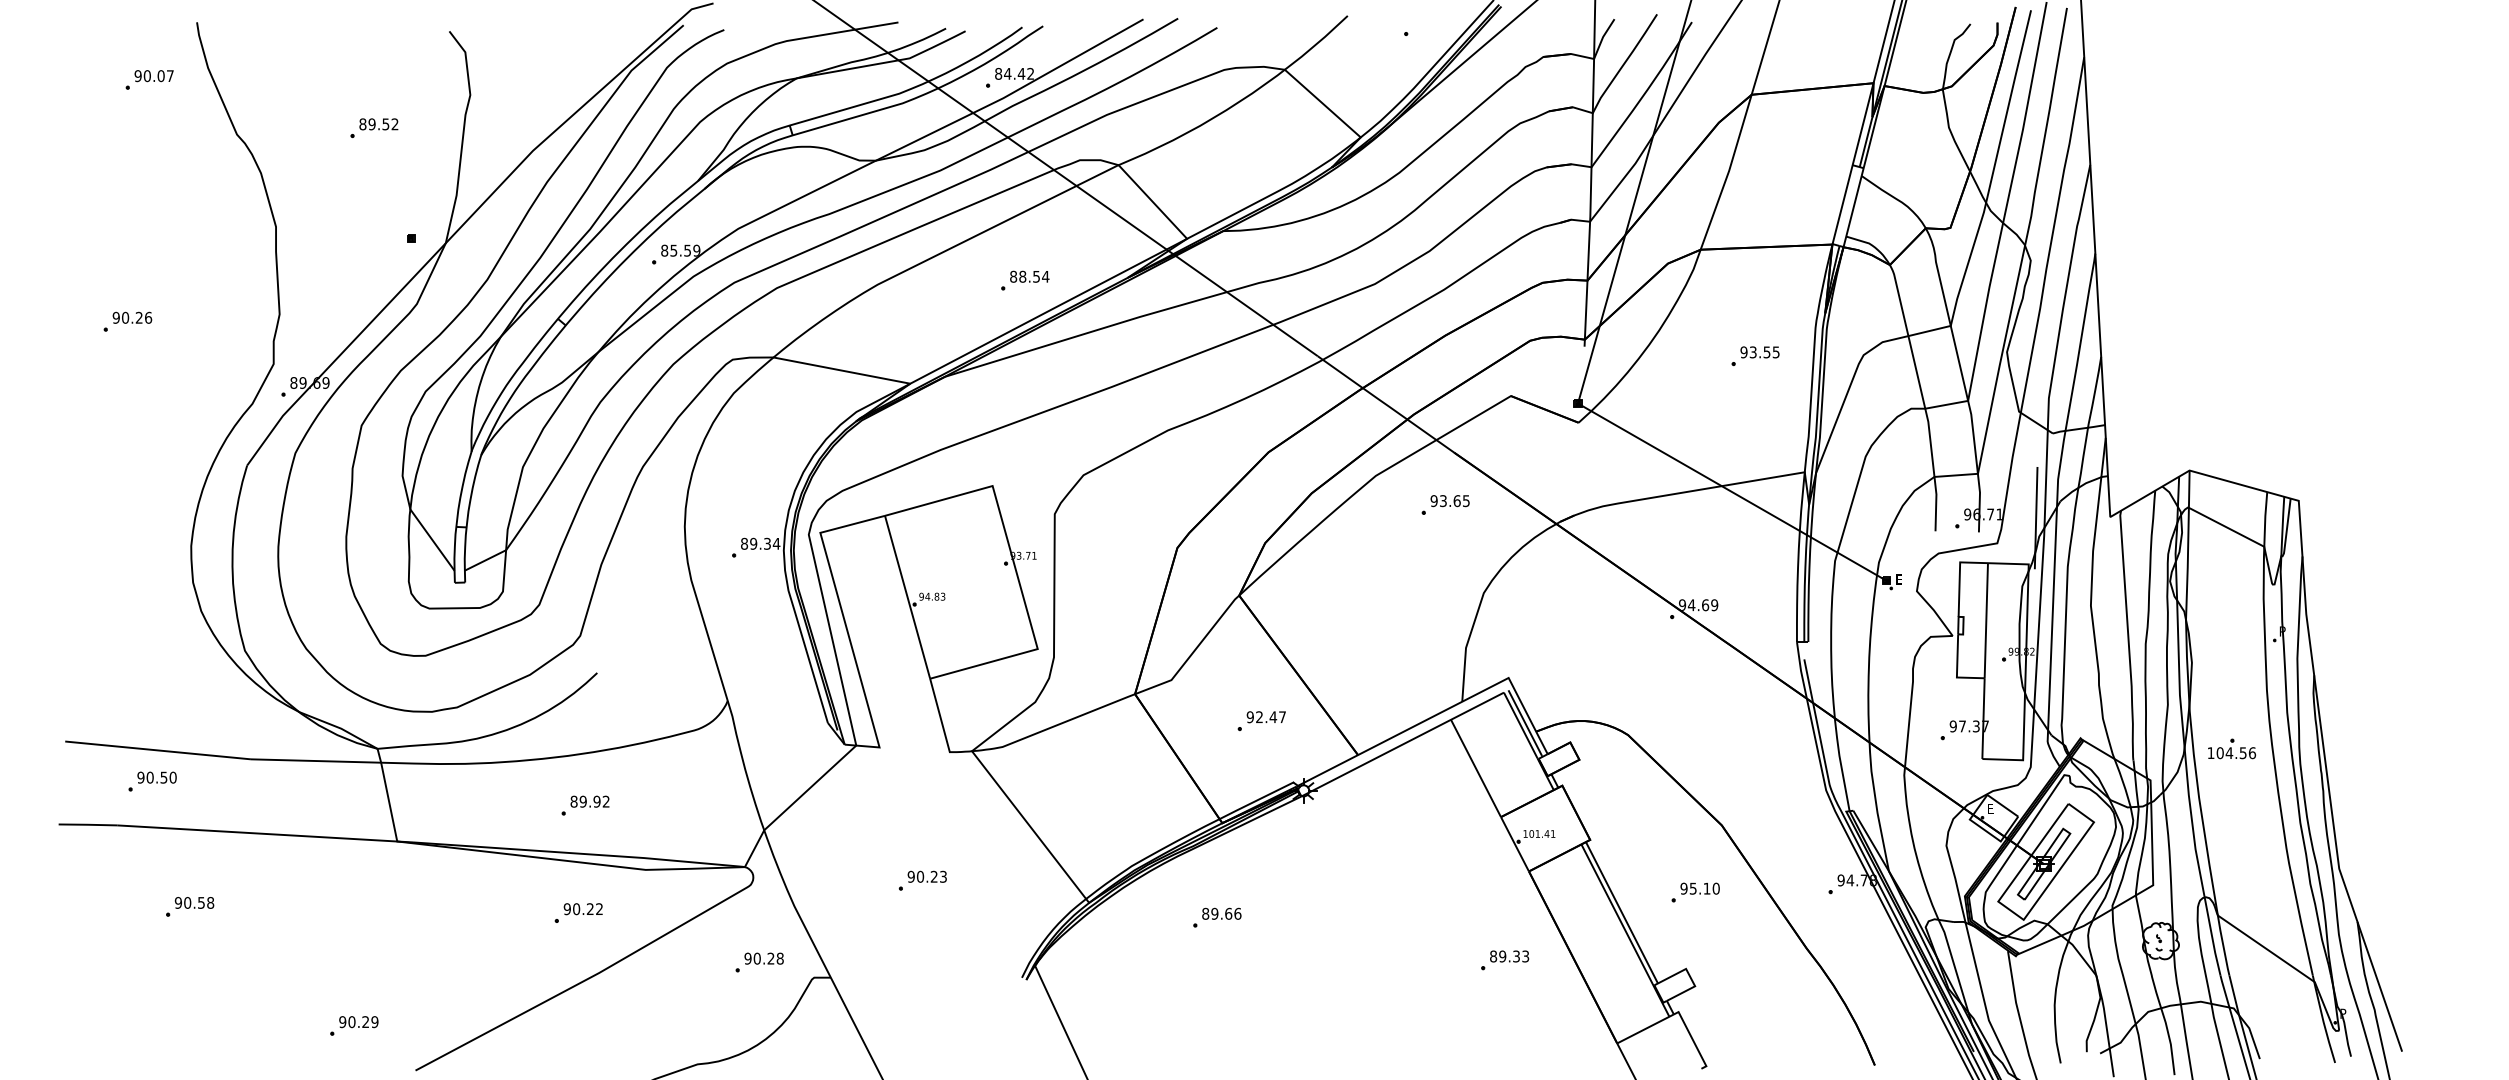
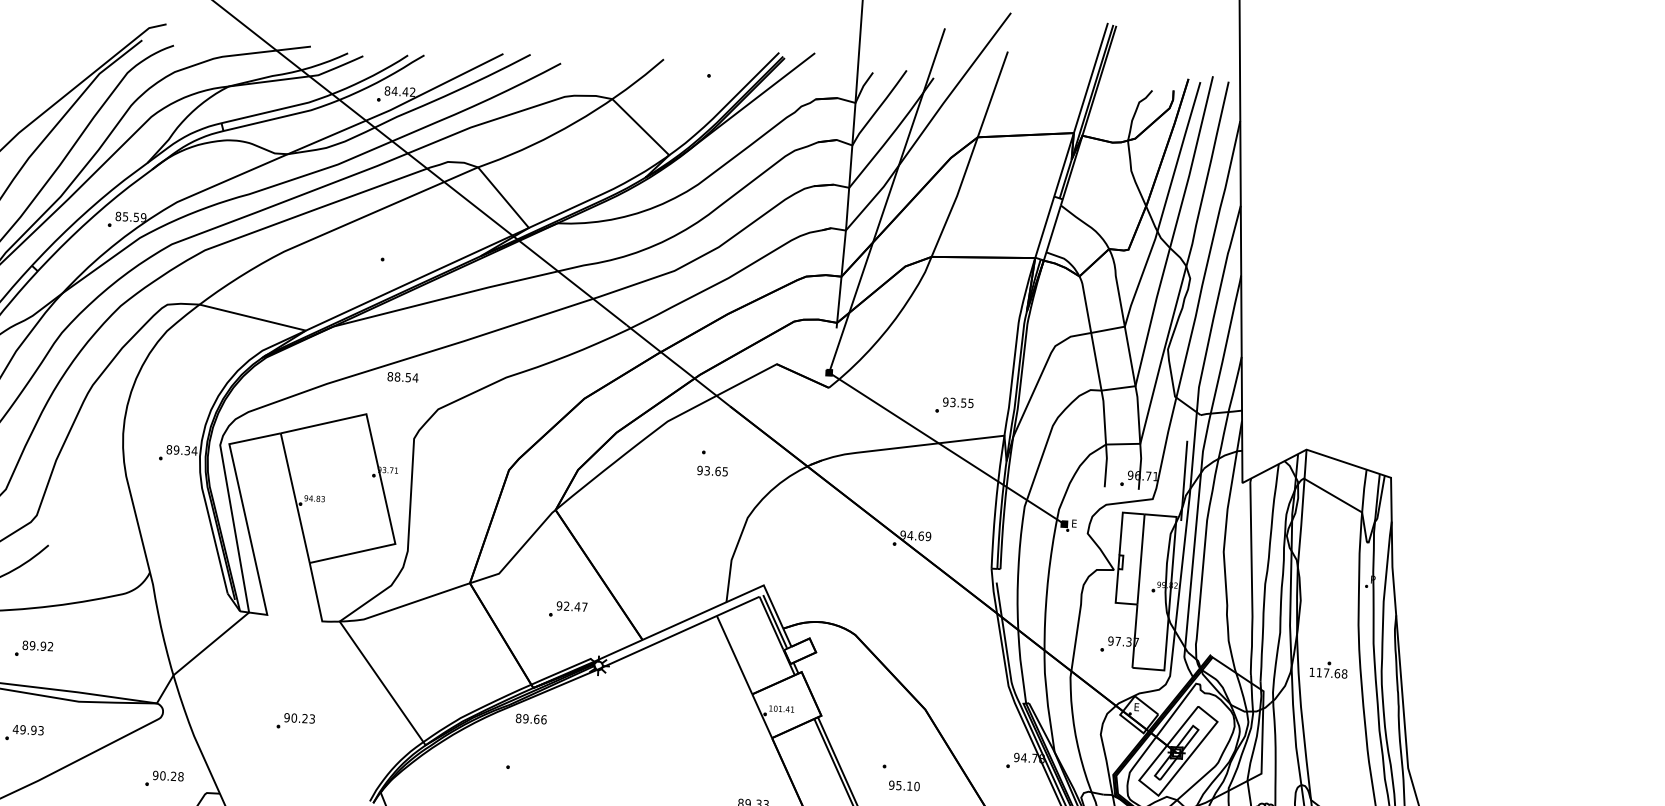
text: (1029, 276) -> (402, 377), moved
part: (1755, 356) -> (954, 405), moved
text: (1449, 501) -> (712, 471), moved
text: (2235, 753) -> (1331, 673), 104.56 -> 117.68
text: (1699, 888) -> (903, 785), moved
text: (582, 909) -> (27, 730), 90.22 -> 49.93
text: (1221, 913) -> (531, 718), moved

